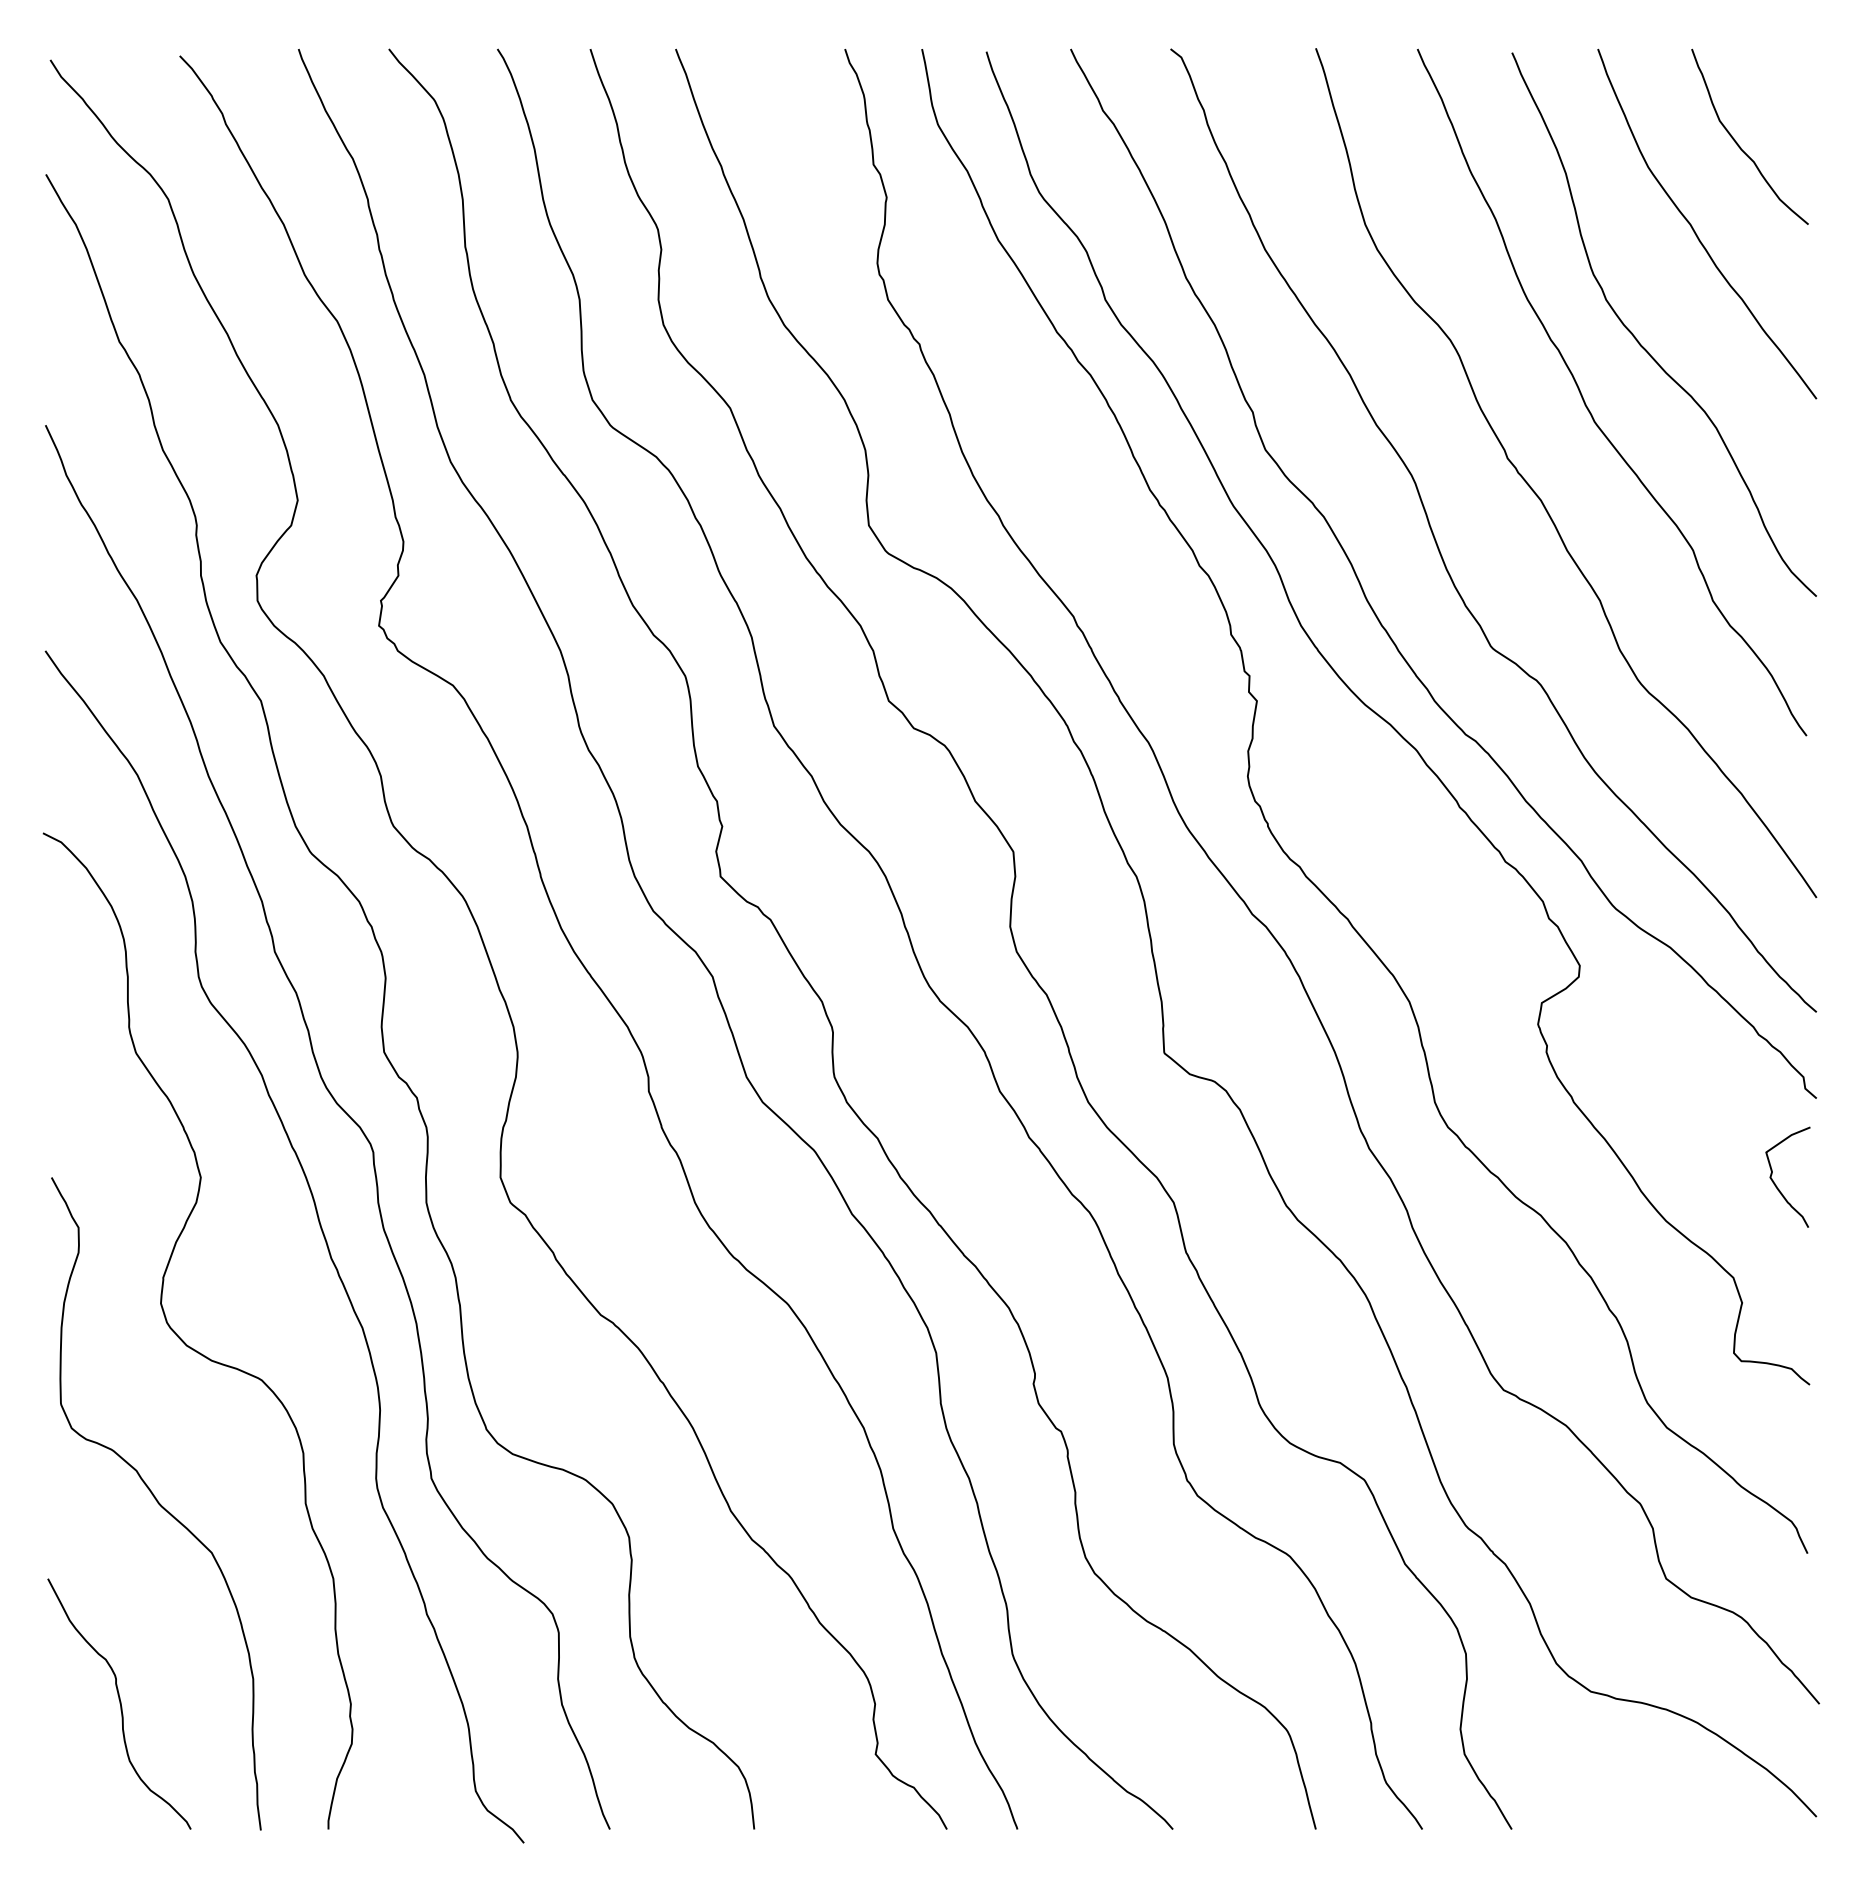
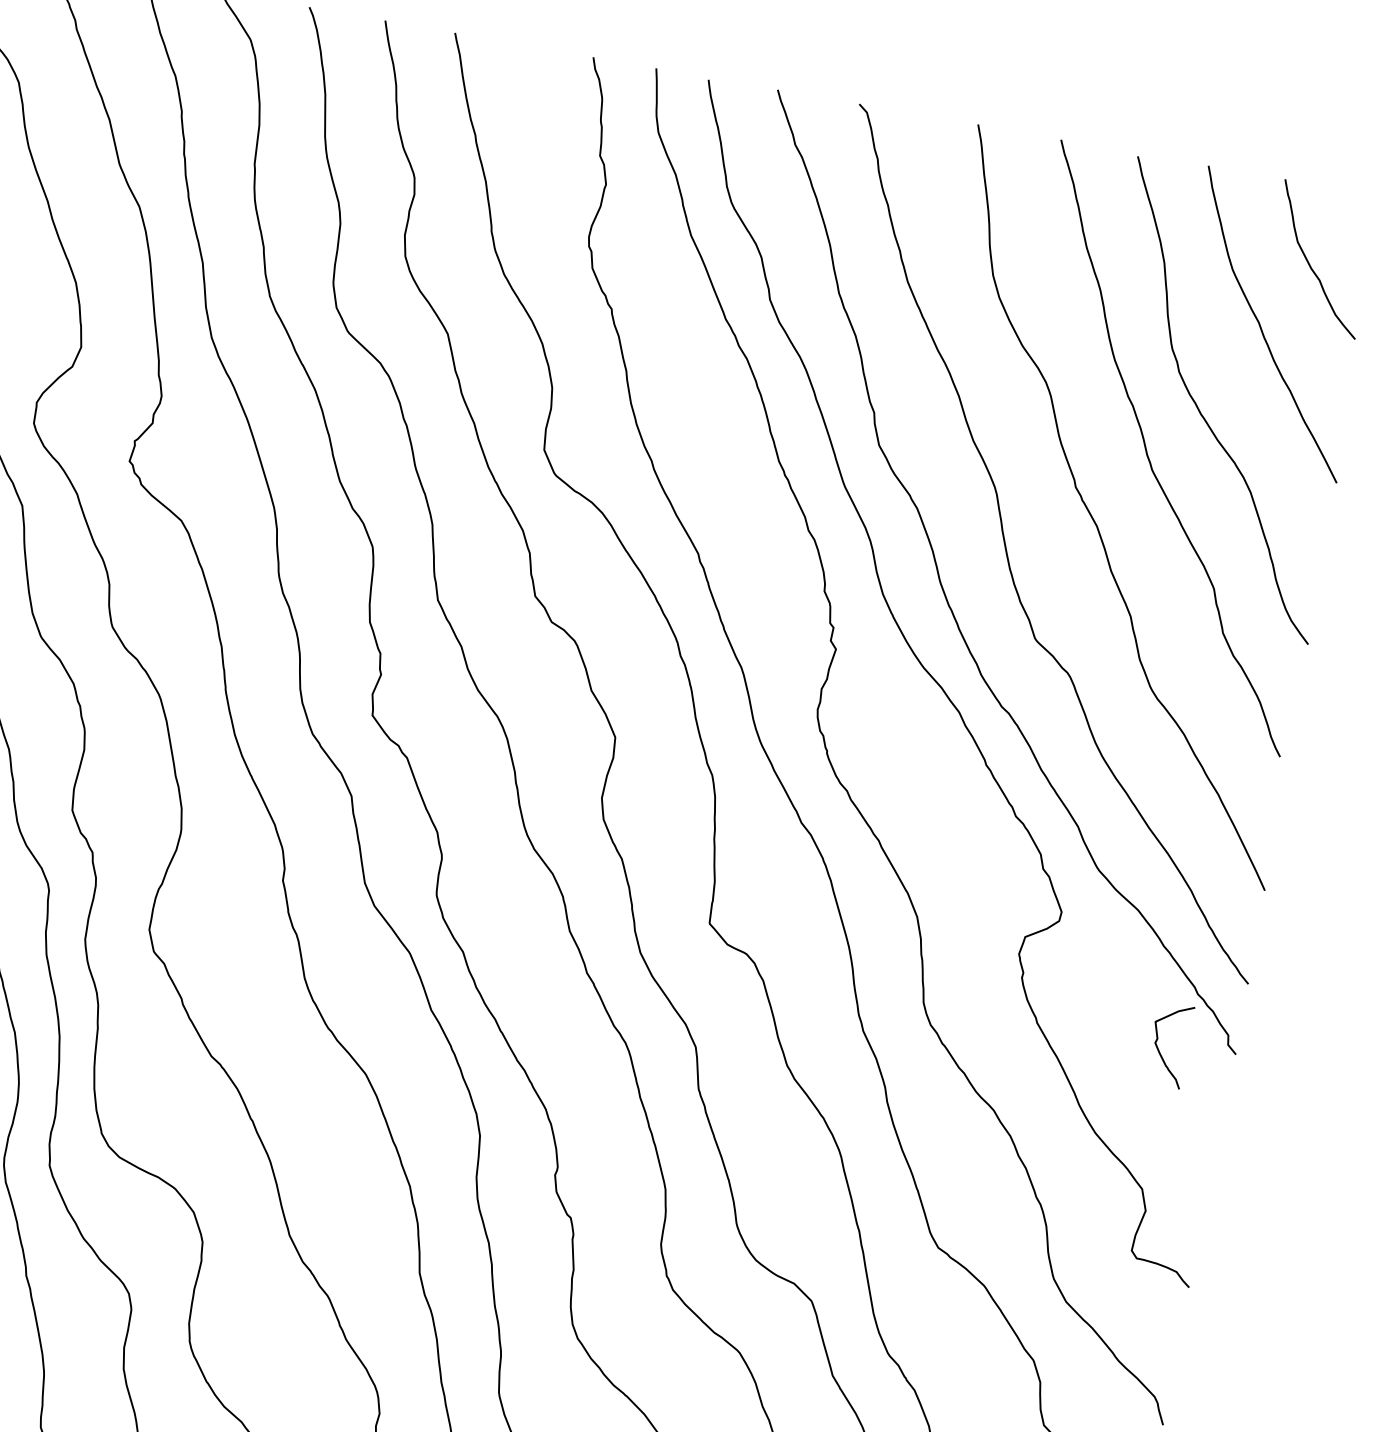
curve: (1775, 1183) -> (1158, 1048), moved

